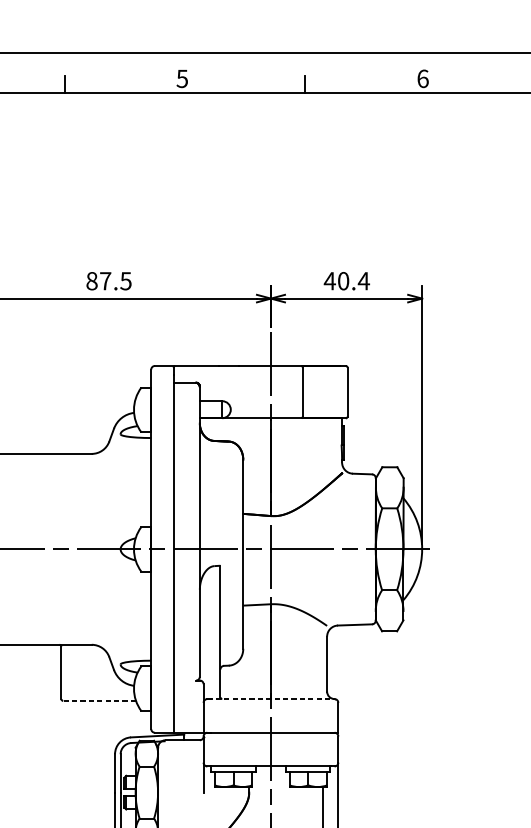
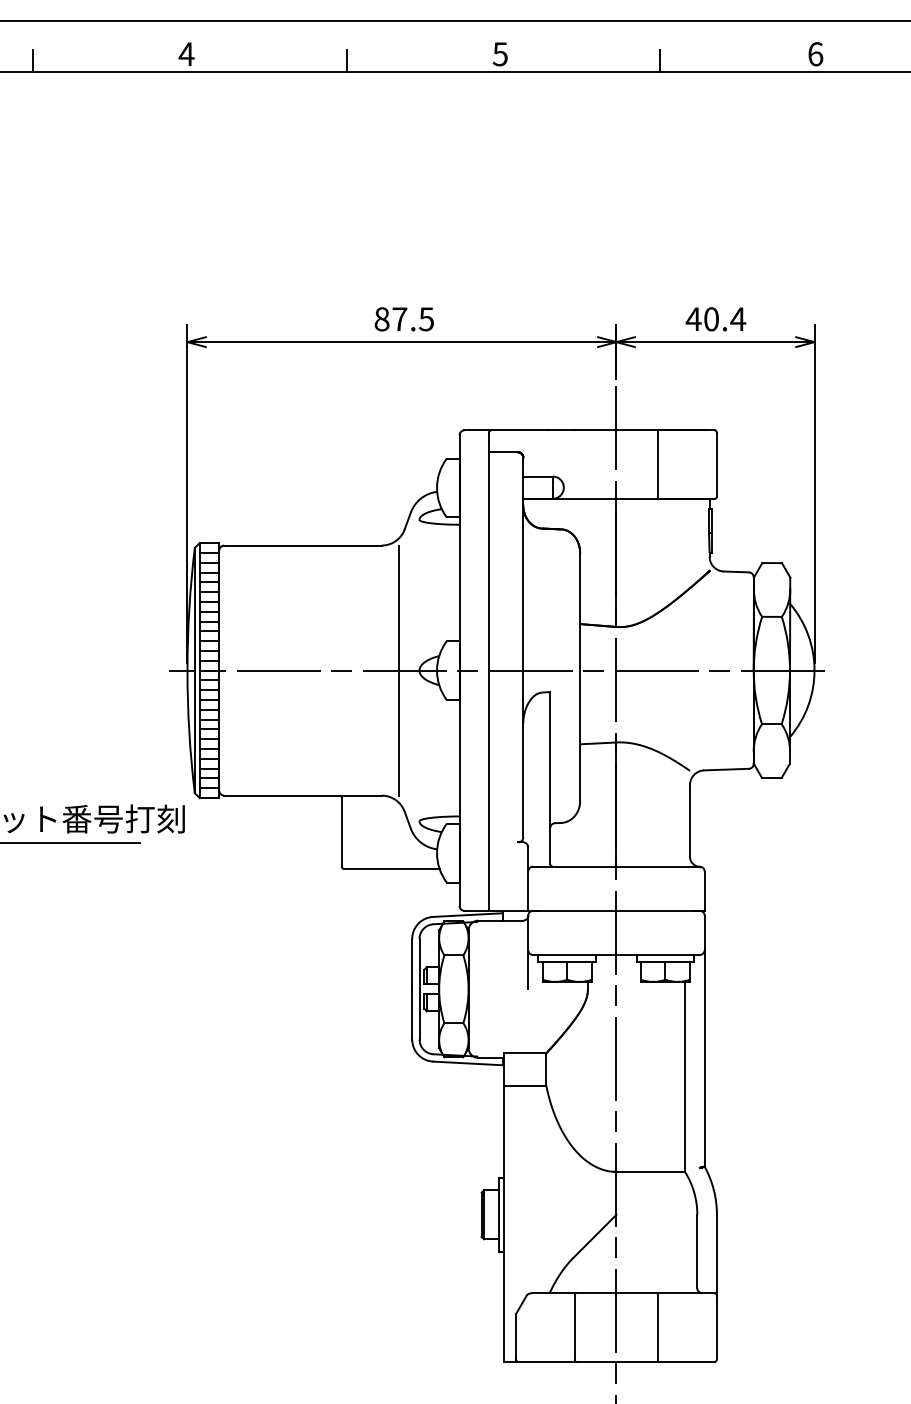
line: (104, 549) -> (398, 670), added
line: (271, 698) -> (616, 866), dashed -> solid
line: (100, 701) -> (392, 869), dashed -> solid

